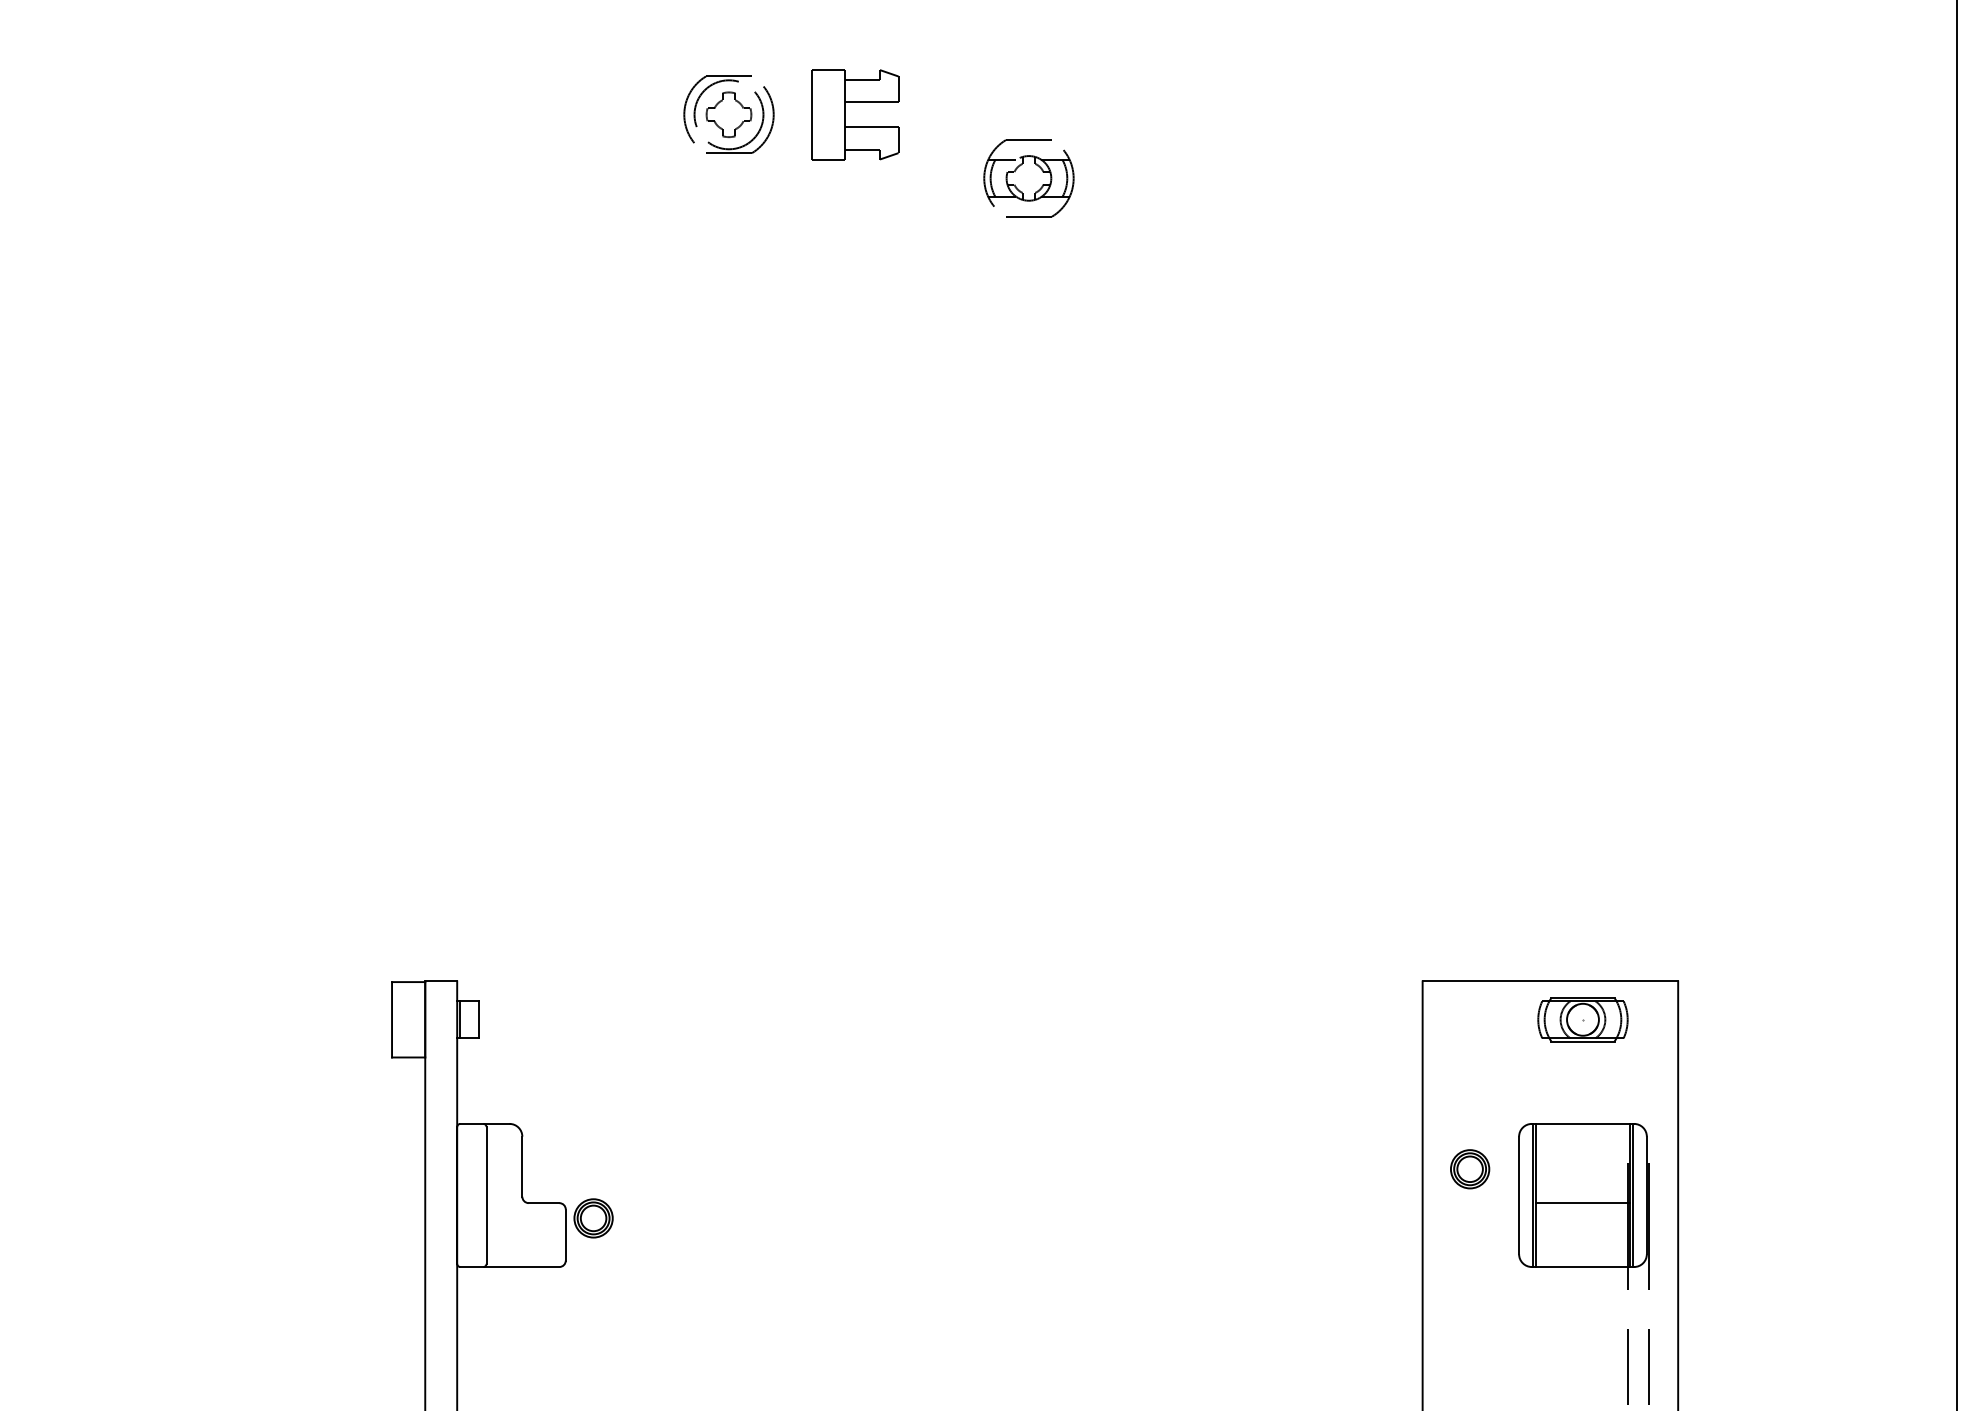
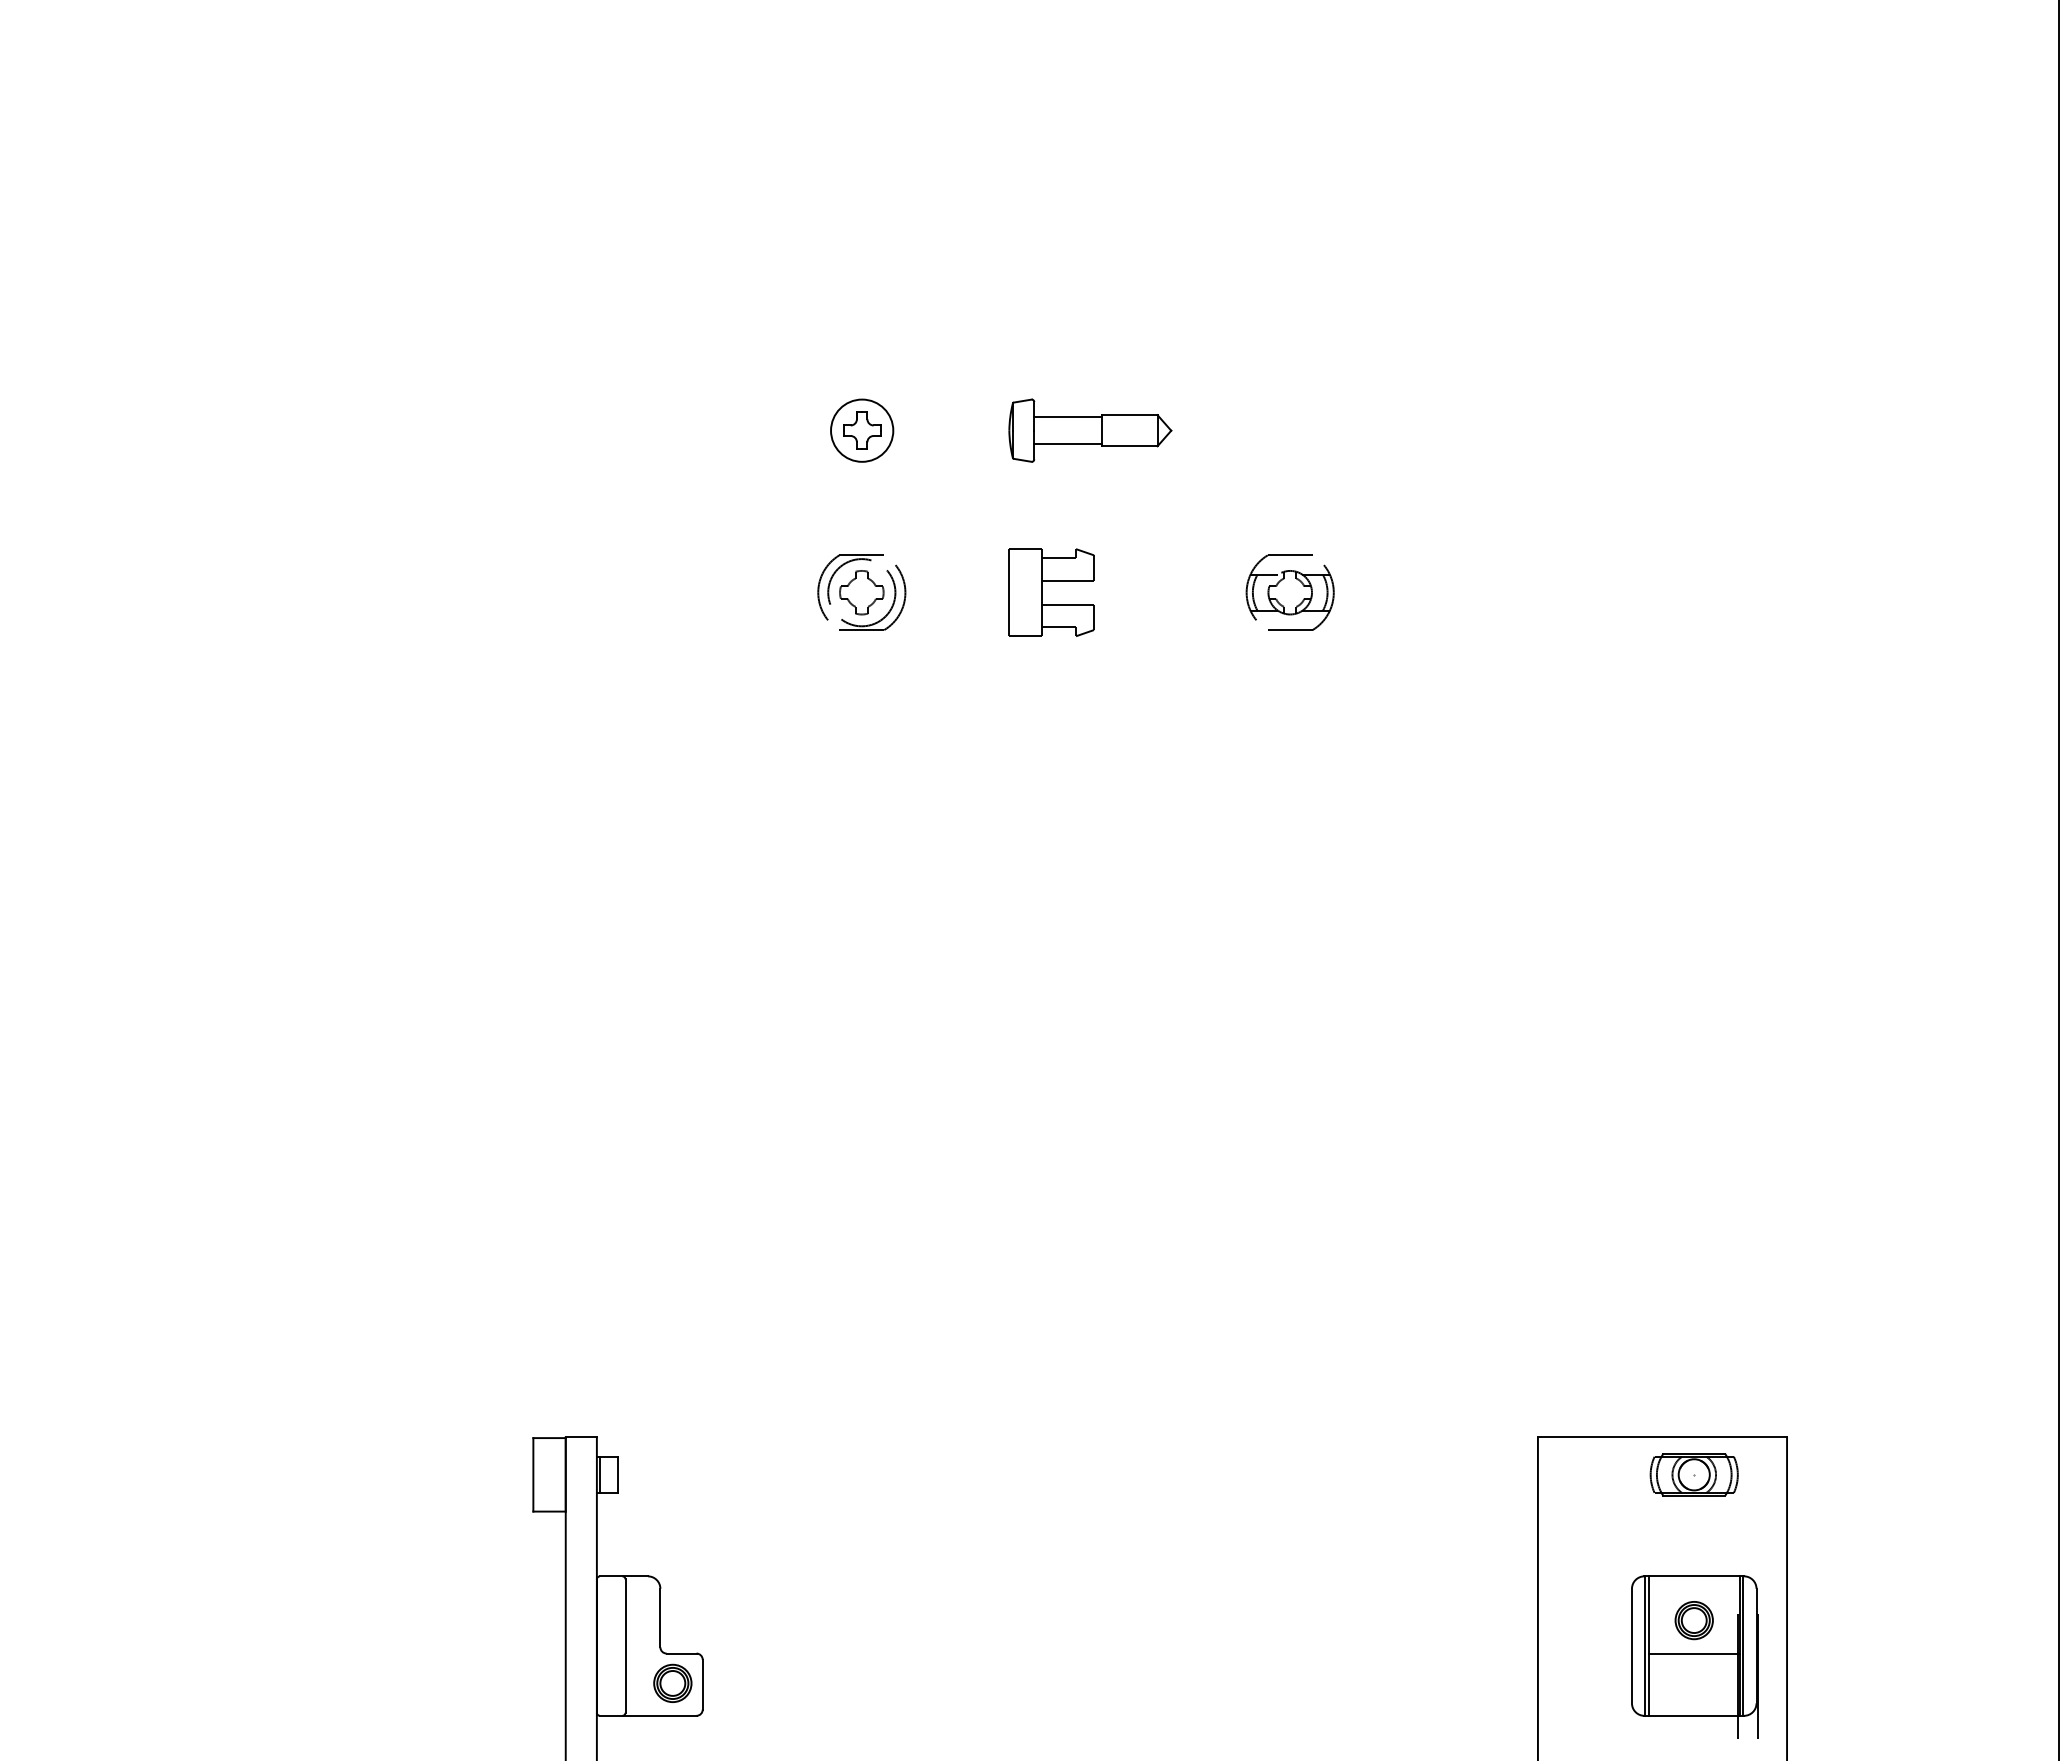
part: (845, 114) -> (1042, 592), moved
part: (1028, 178) -> (1289, 592), moved
part: (1469, 1169) -> (1693, 1620), moved
part: (593, 1217) -> (672, 1682), moved

